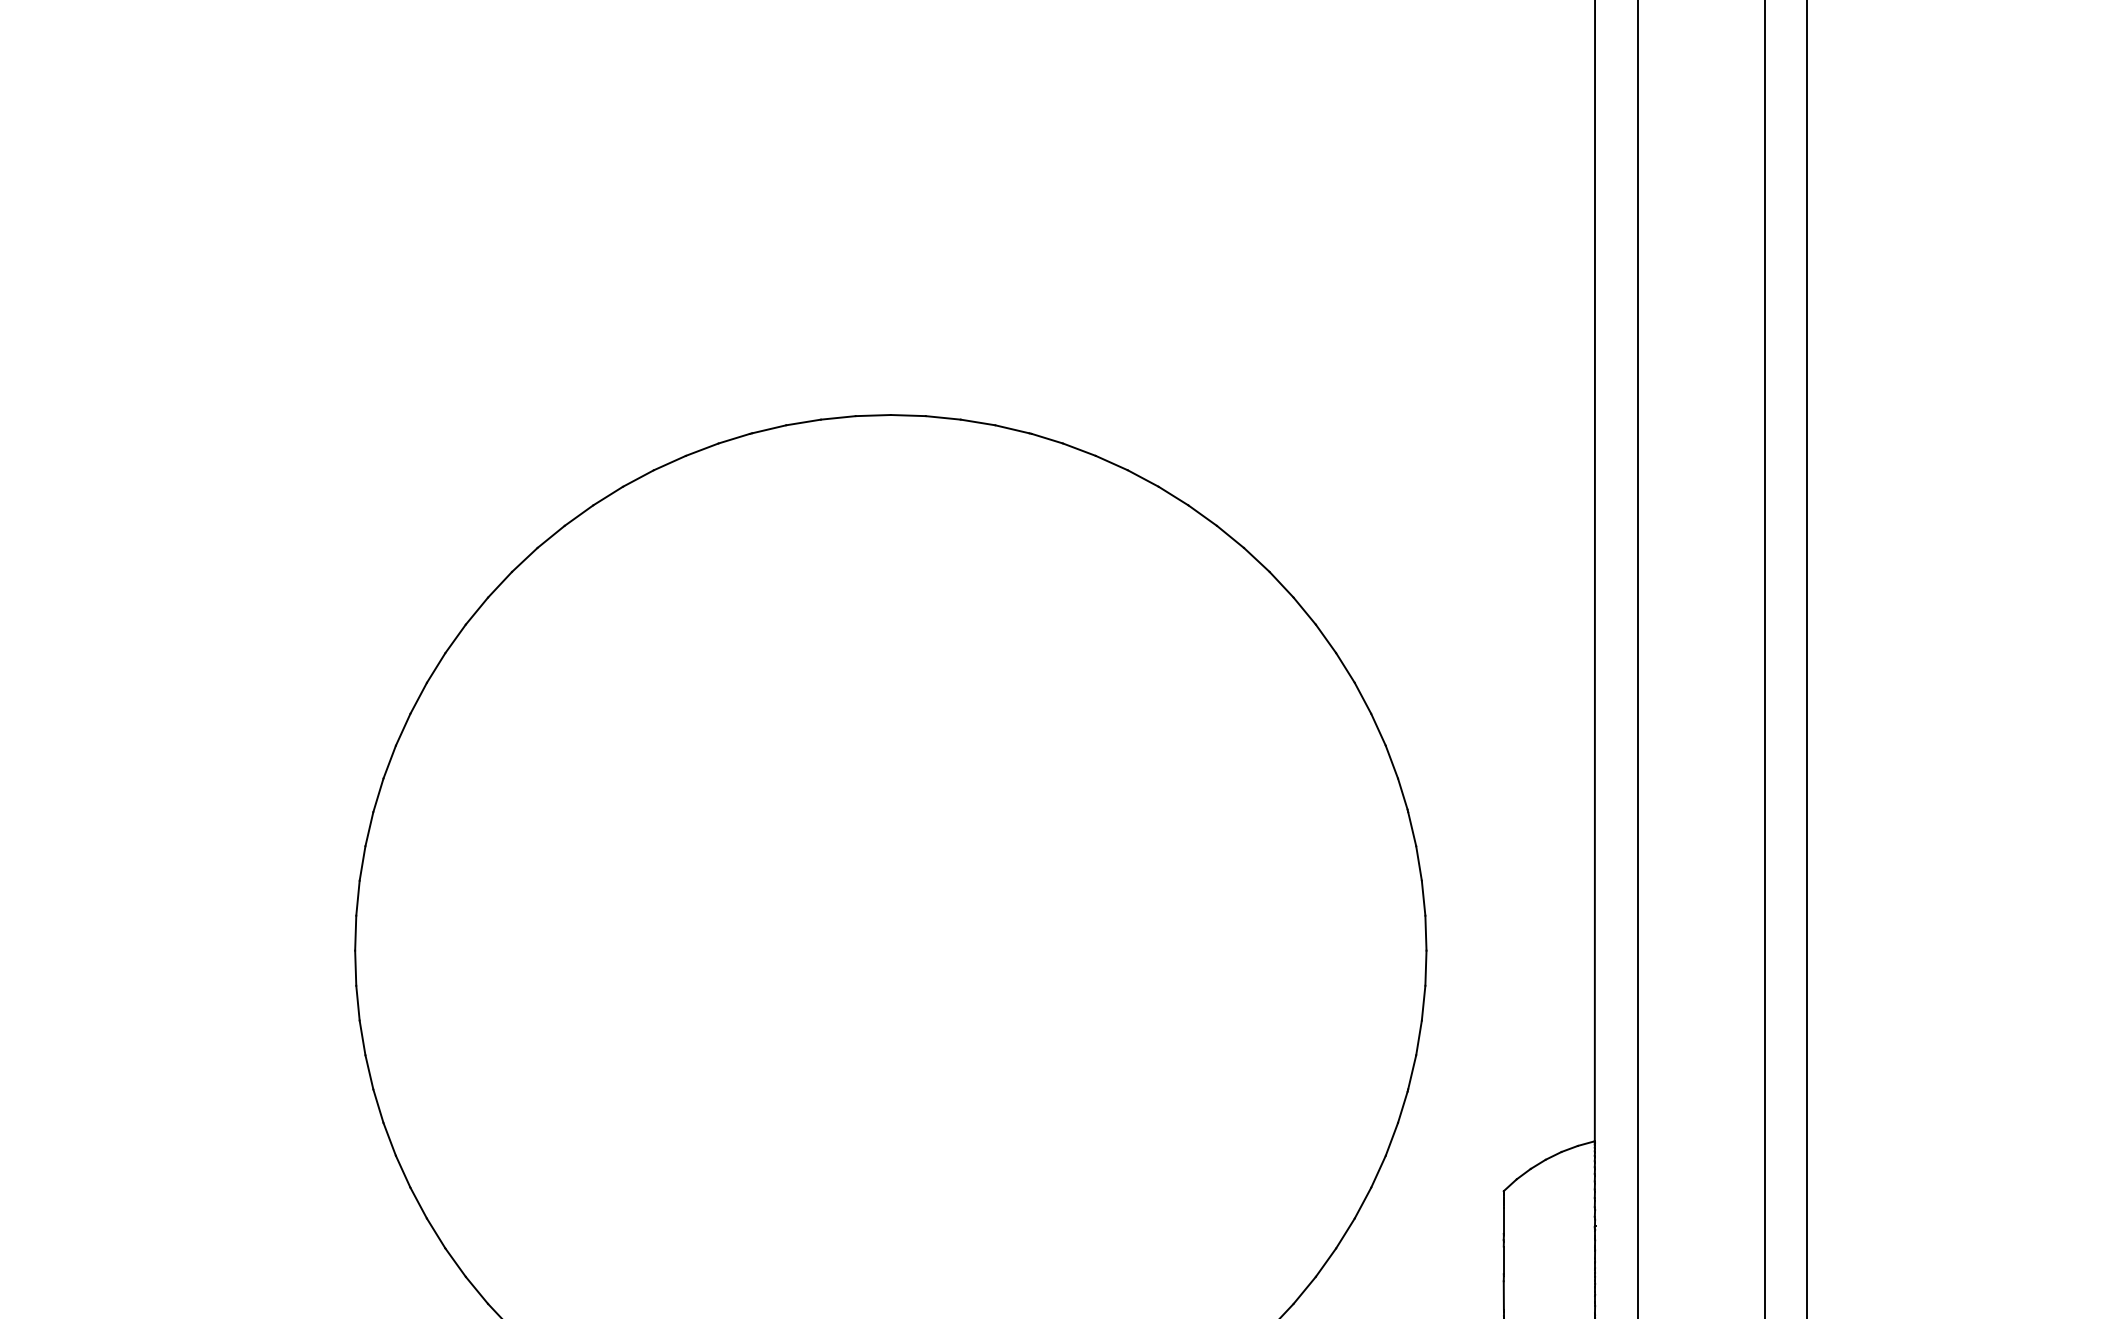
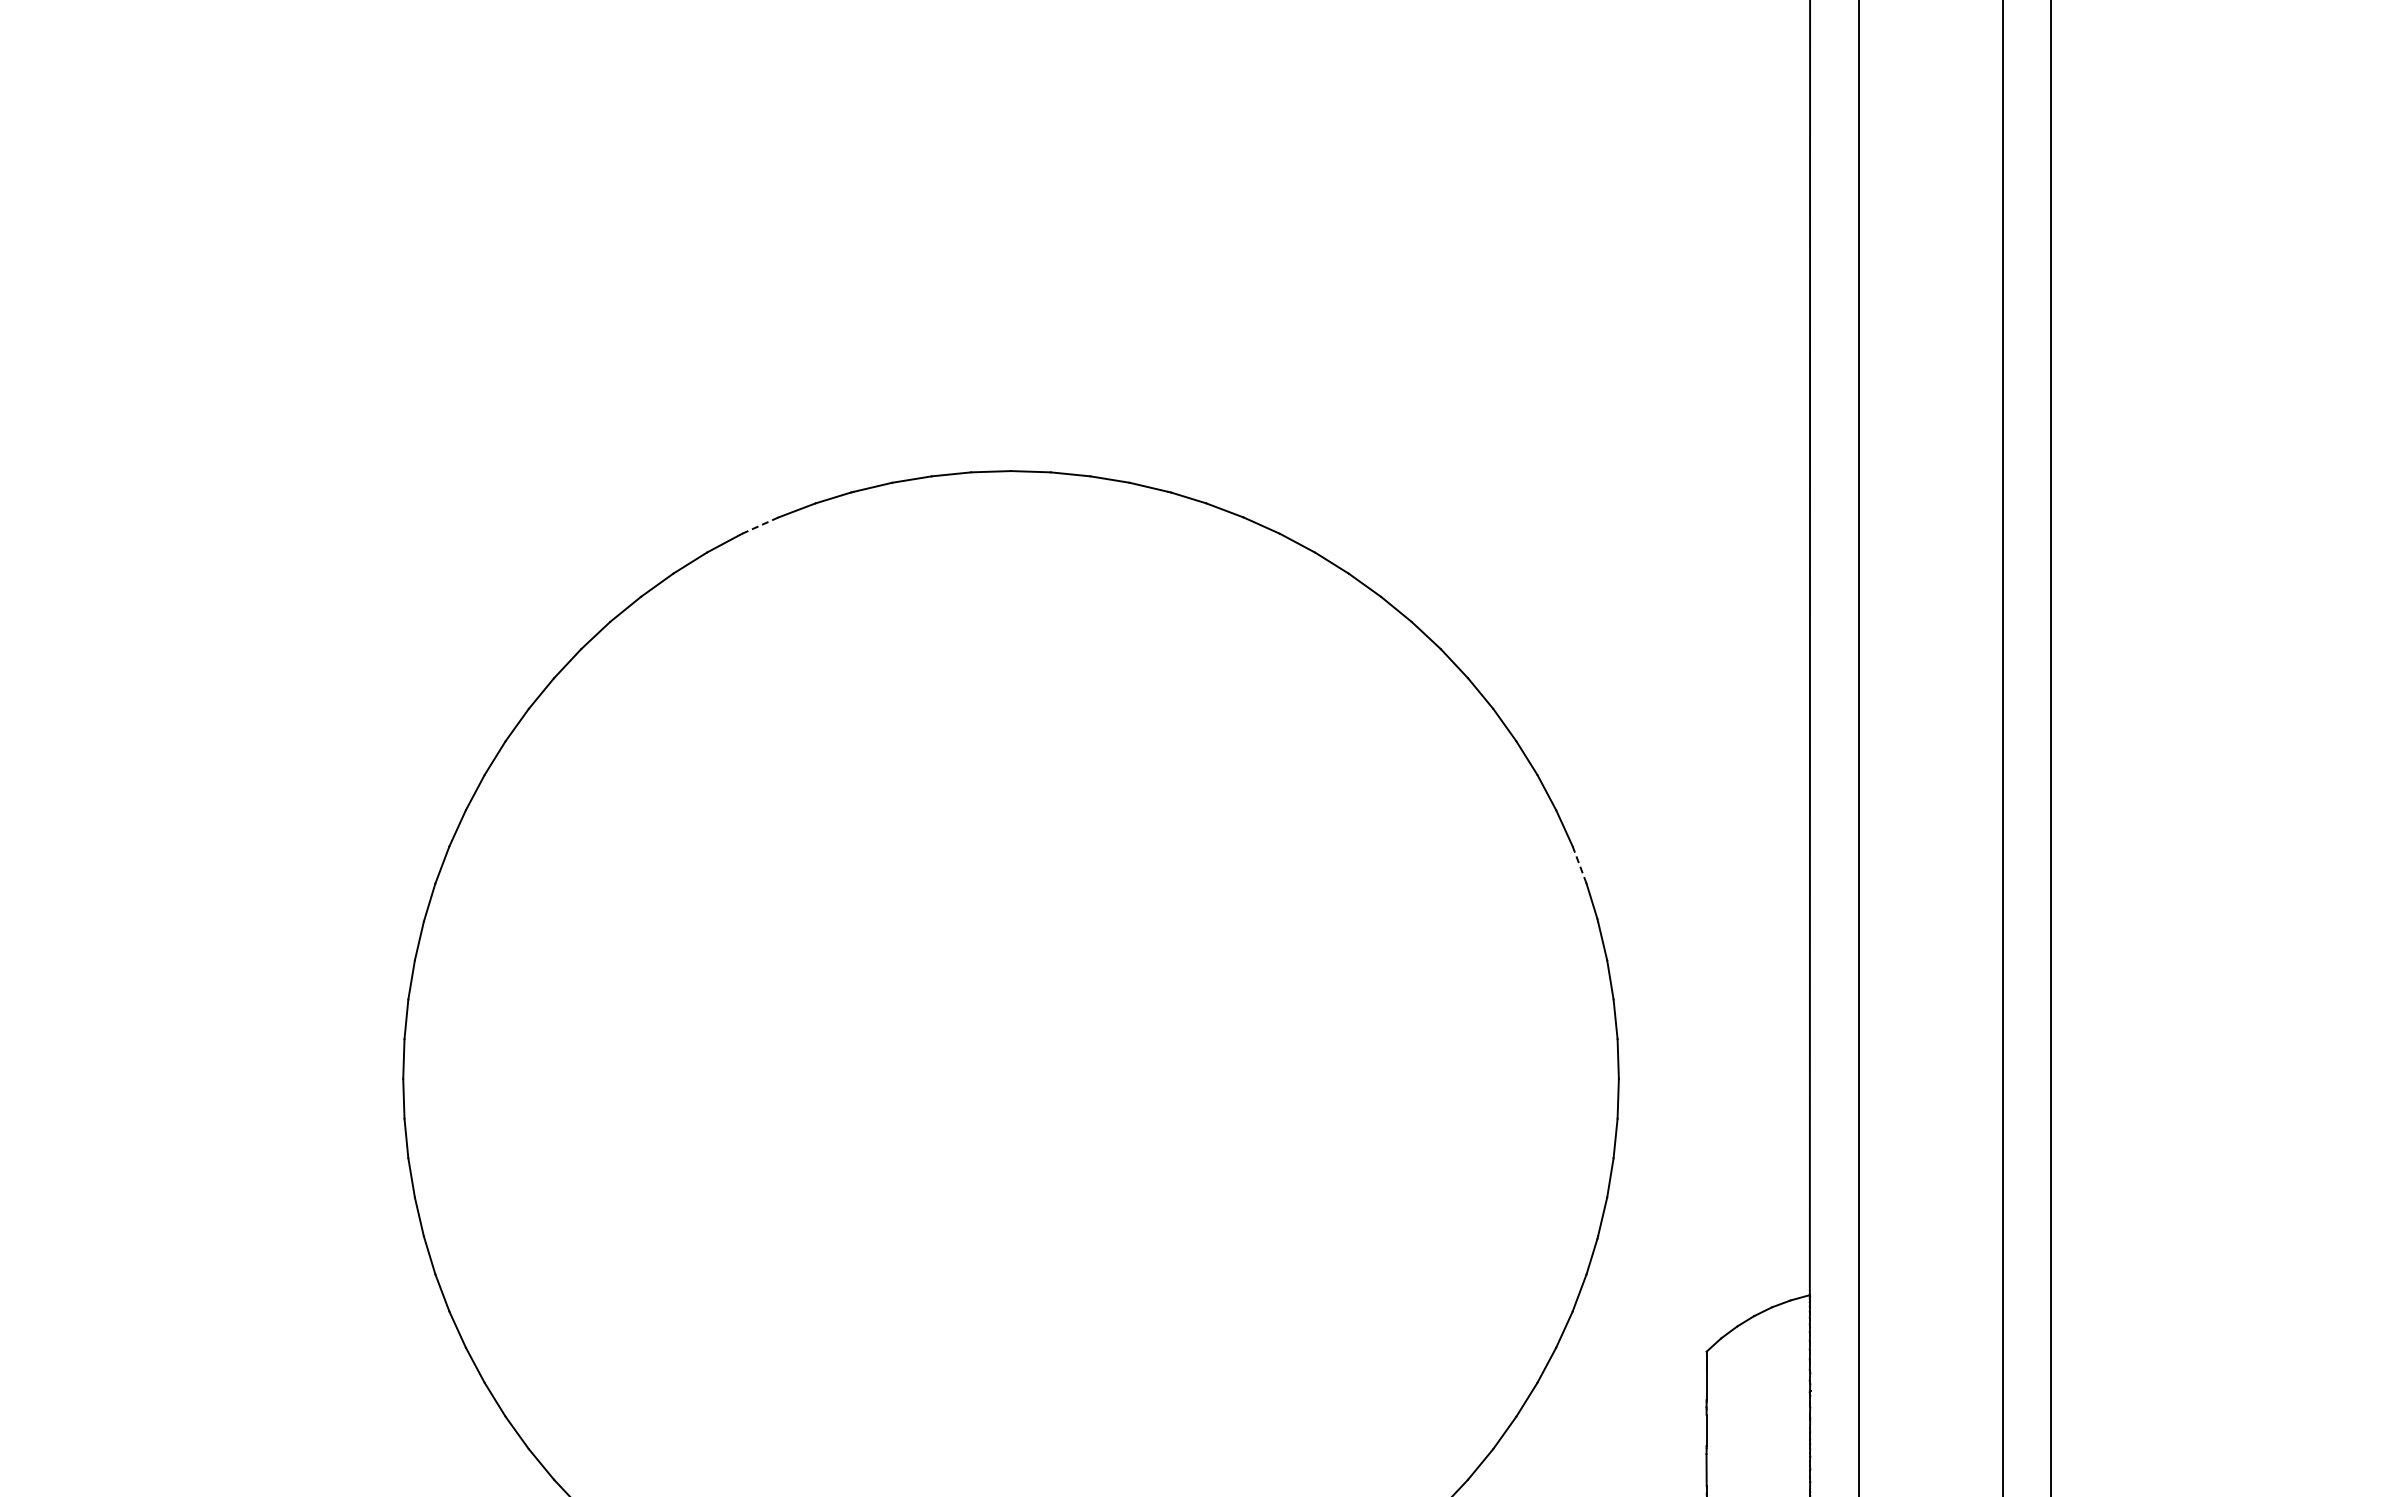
line: (670, 462) -> (760, 525), solid -> dashed
line: (1391, 761) -> (1579, 864), solid -> dashed

